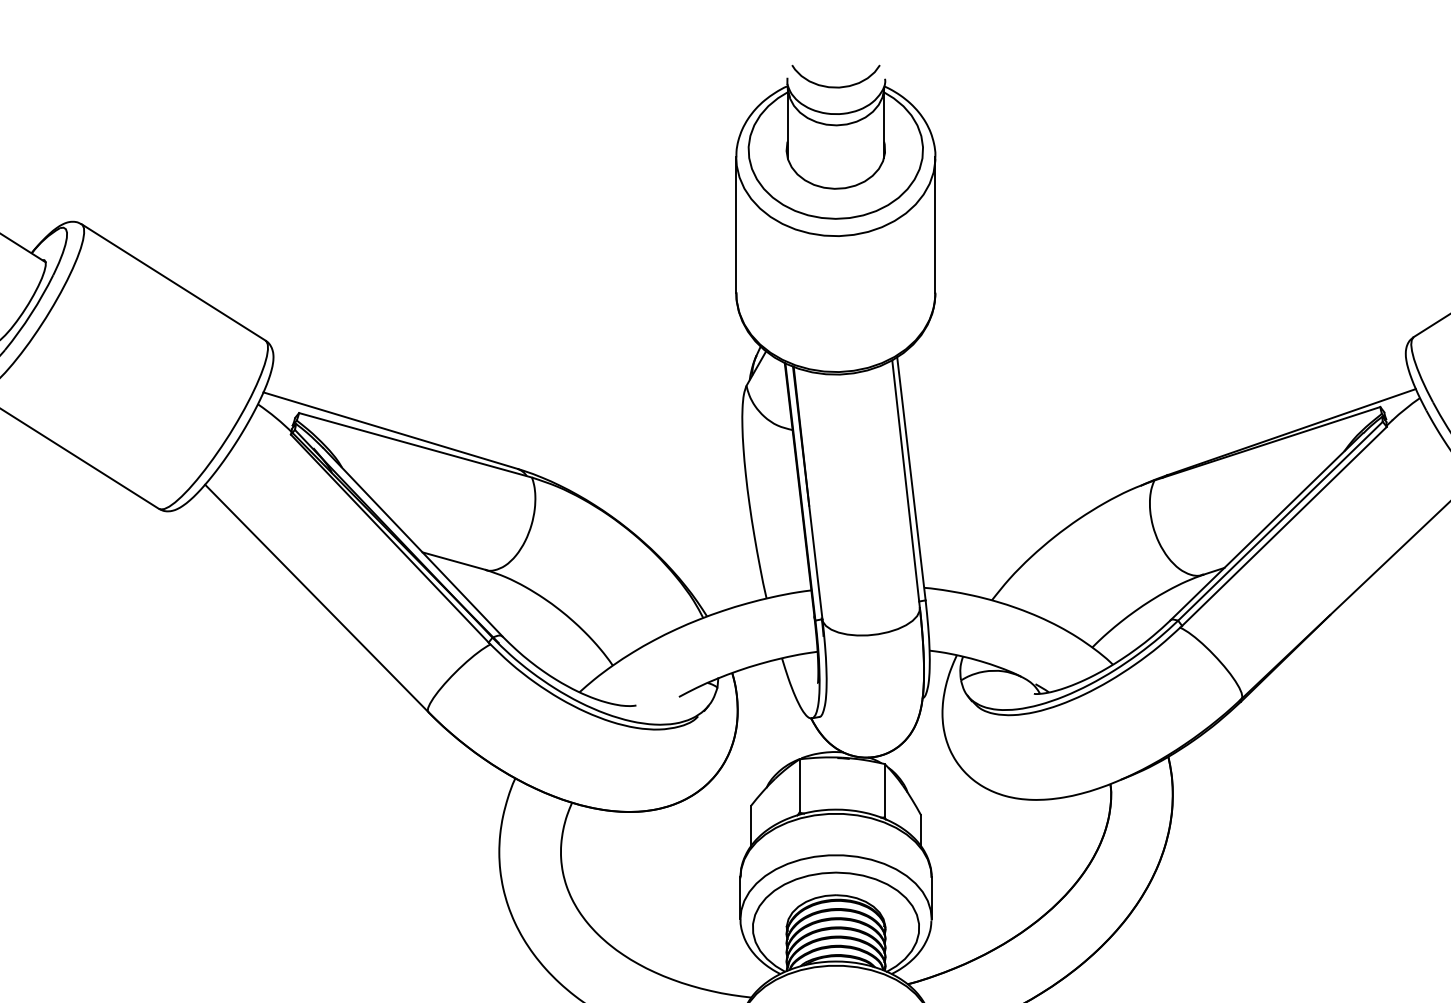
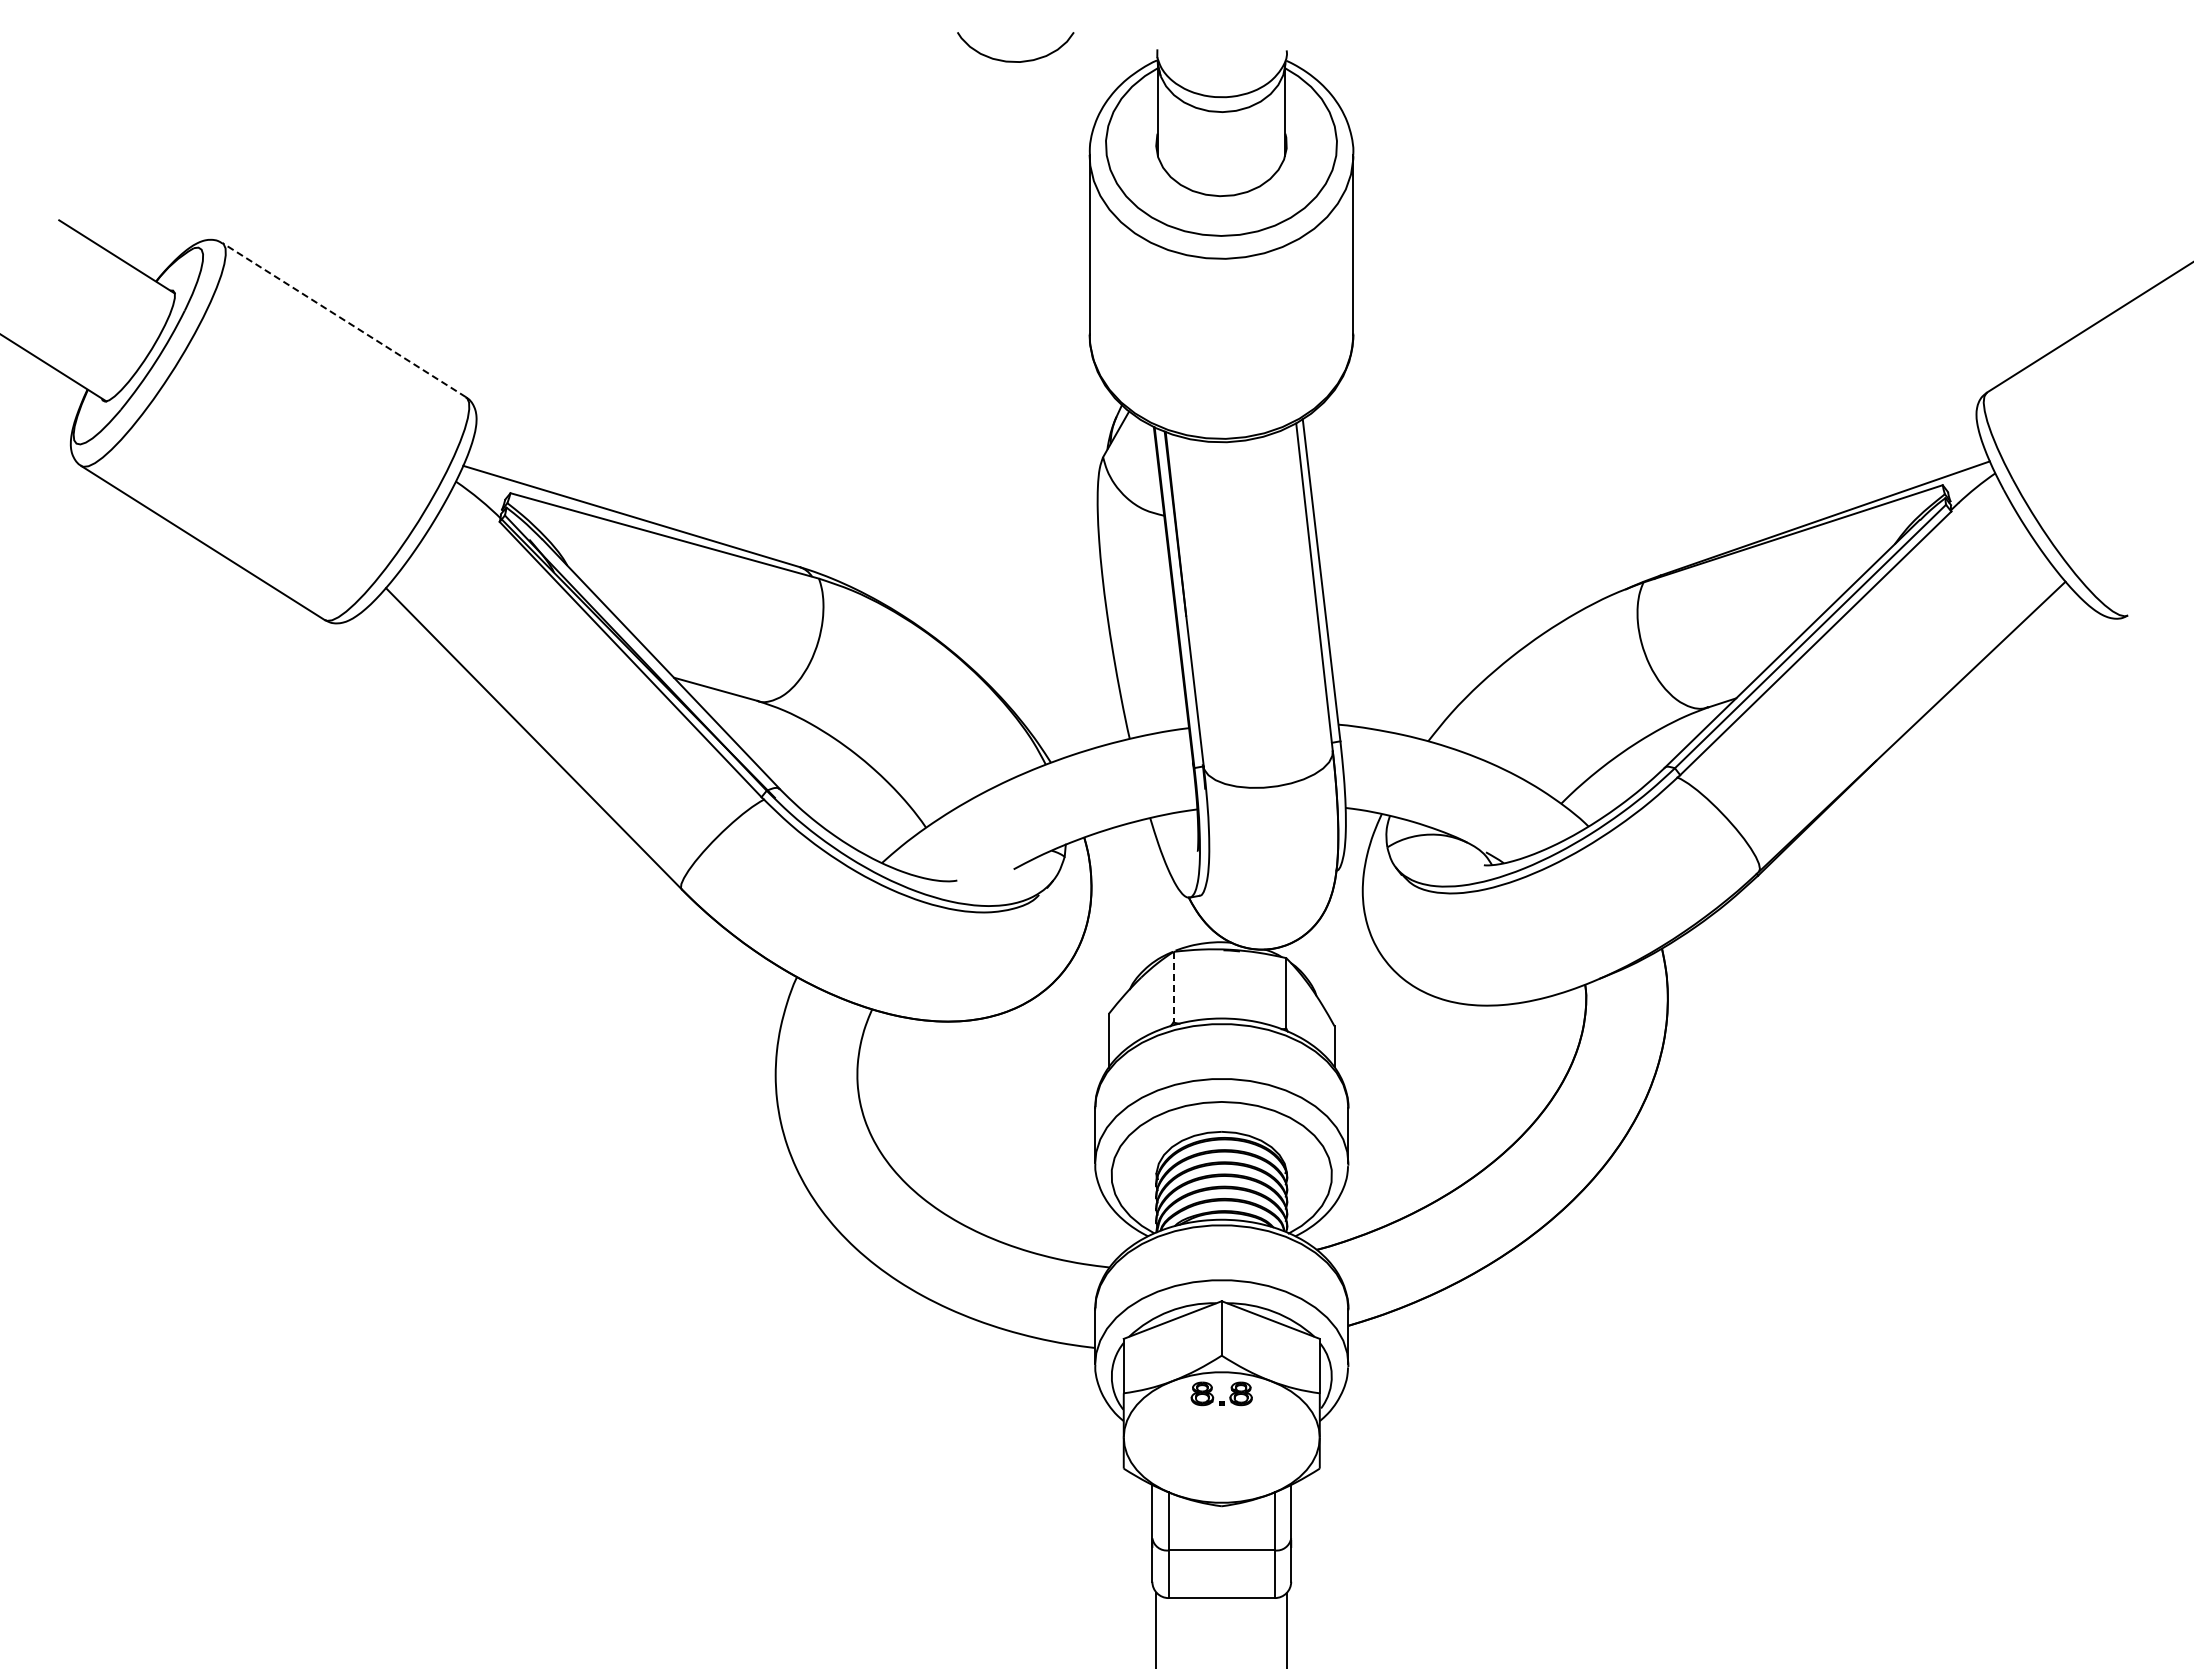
curve: (833, 86) -> (1012, 60), moved
line: (173, 281) -> (343, 319), solid -> dashed
line: (799, 786) -> (1173, 987), solid -> dashed

